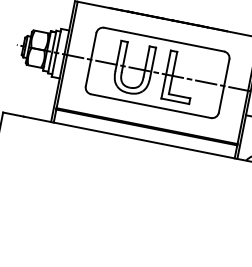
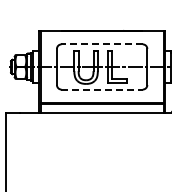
line: (164, 39) -> (102, 44), solid -> dashed
line: (151, 106) -> (102, 89), solid -> dashed

